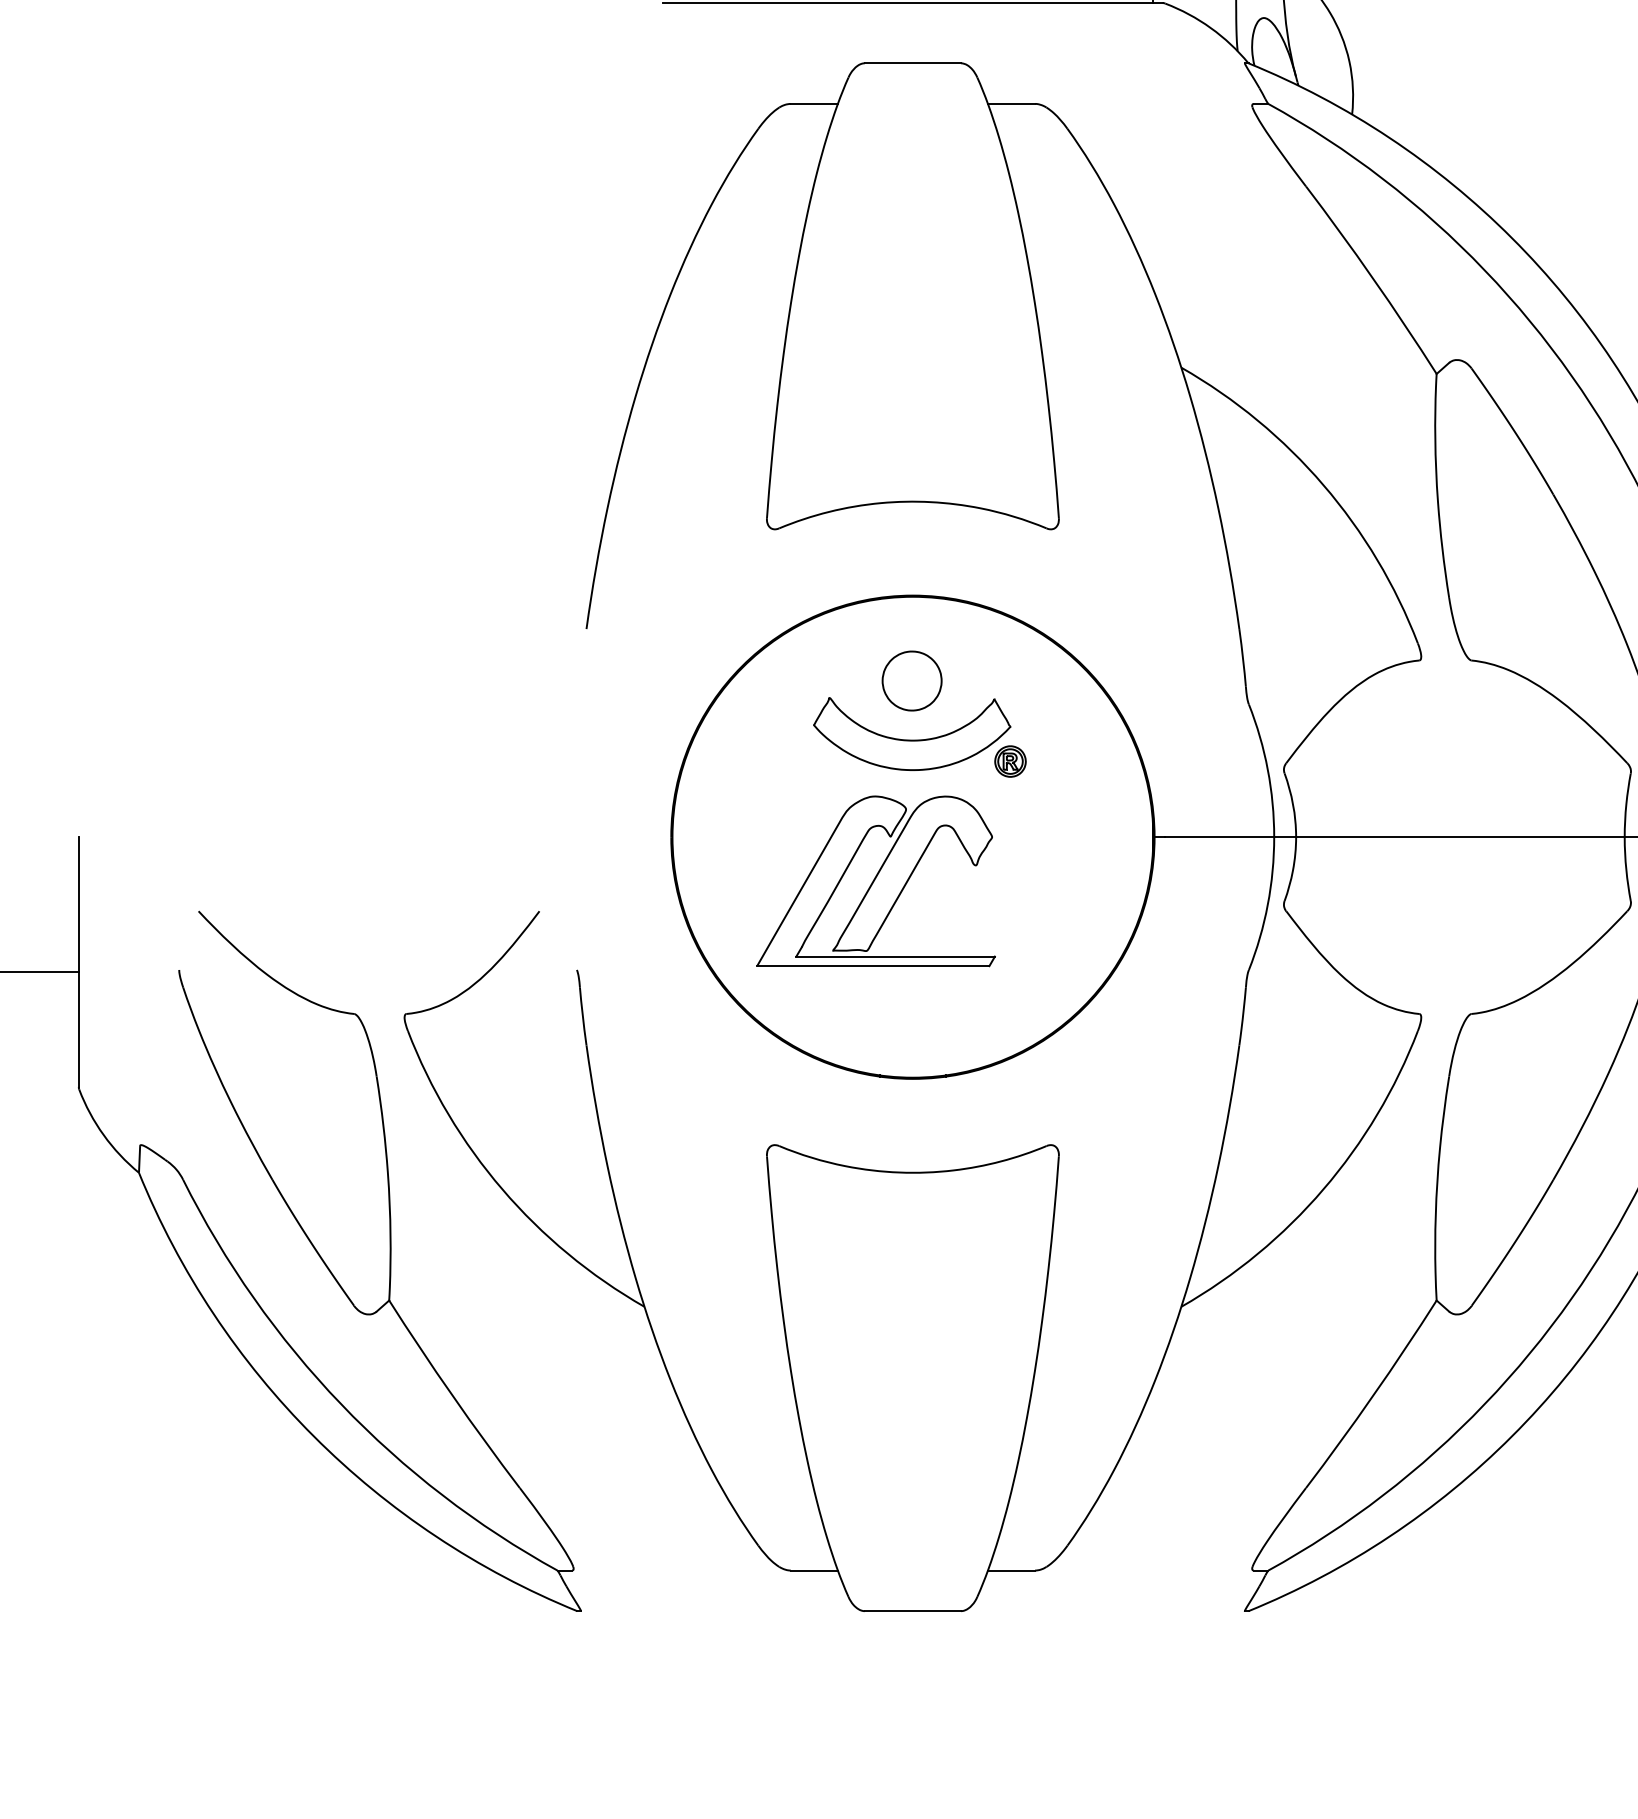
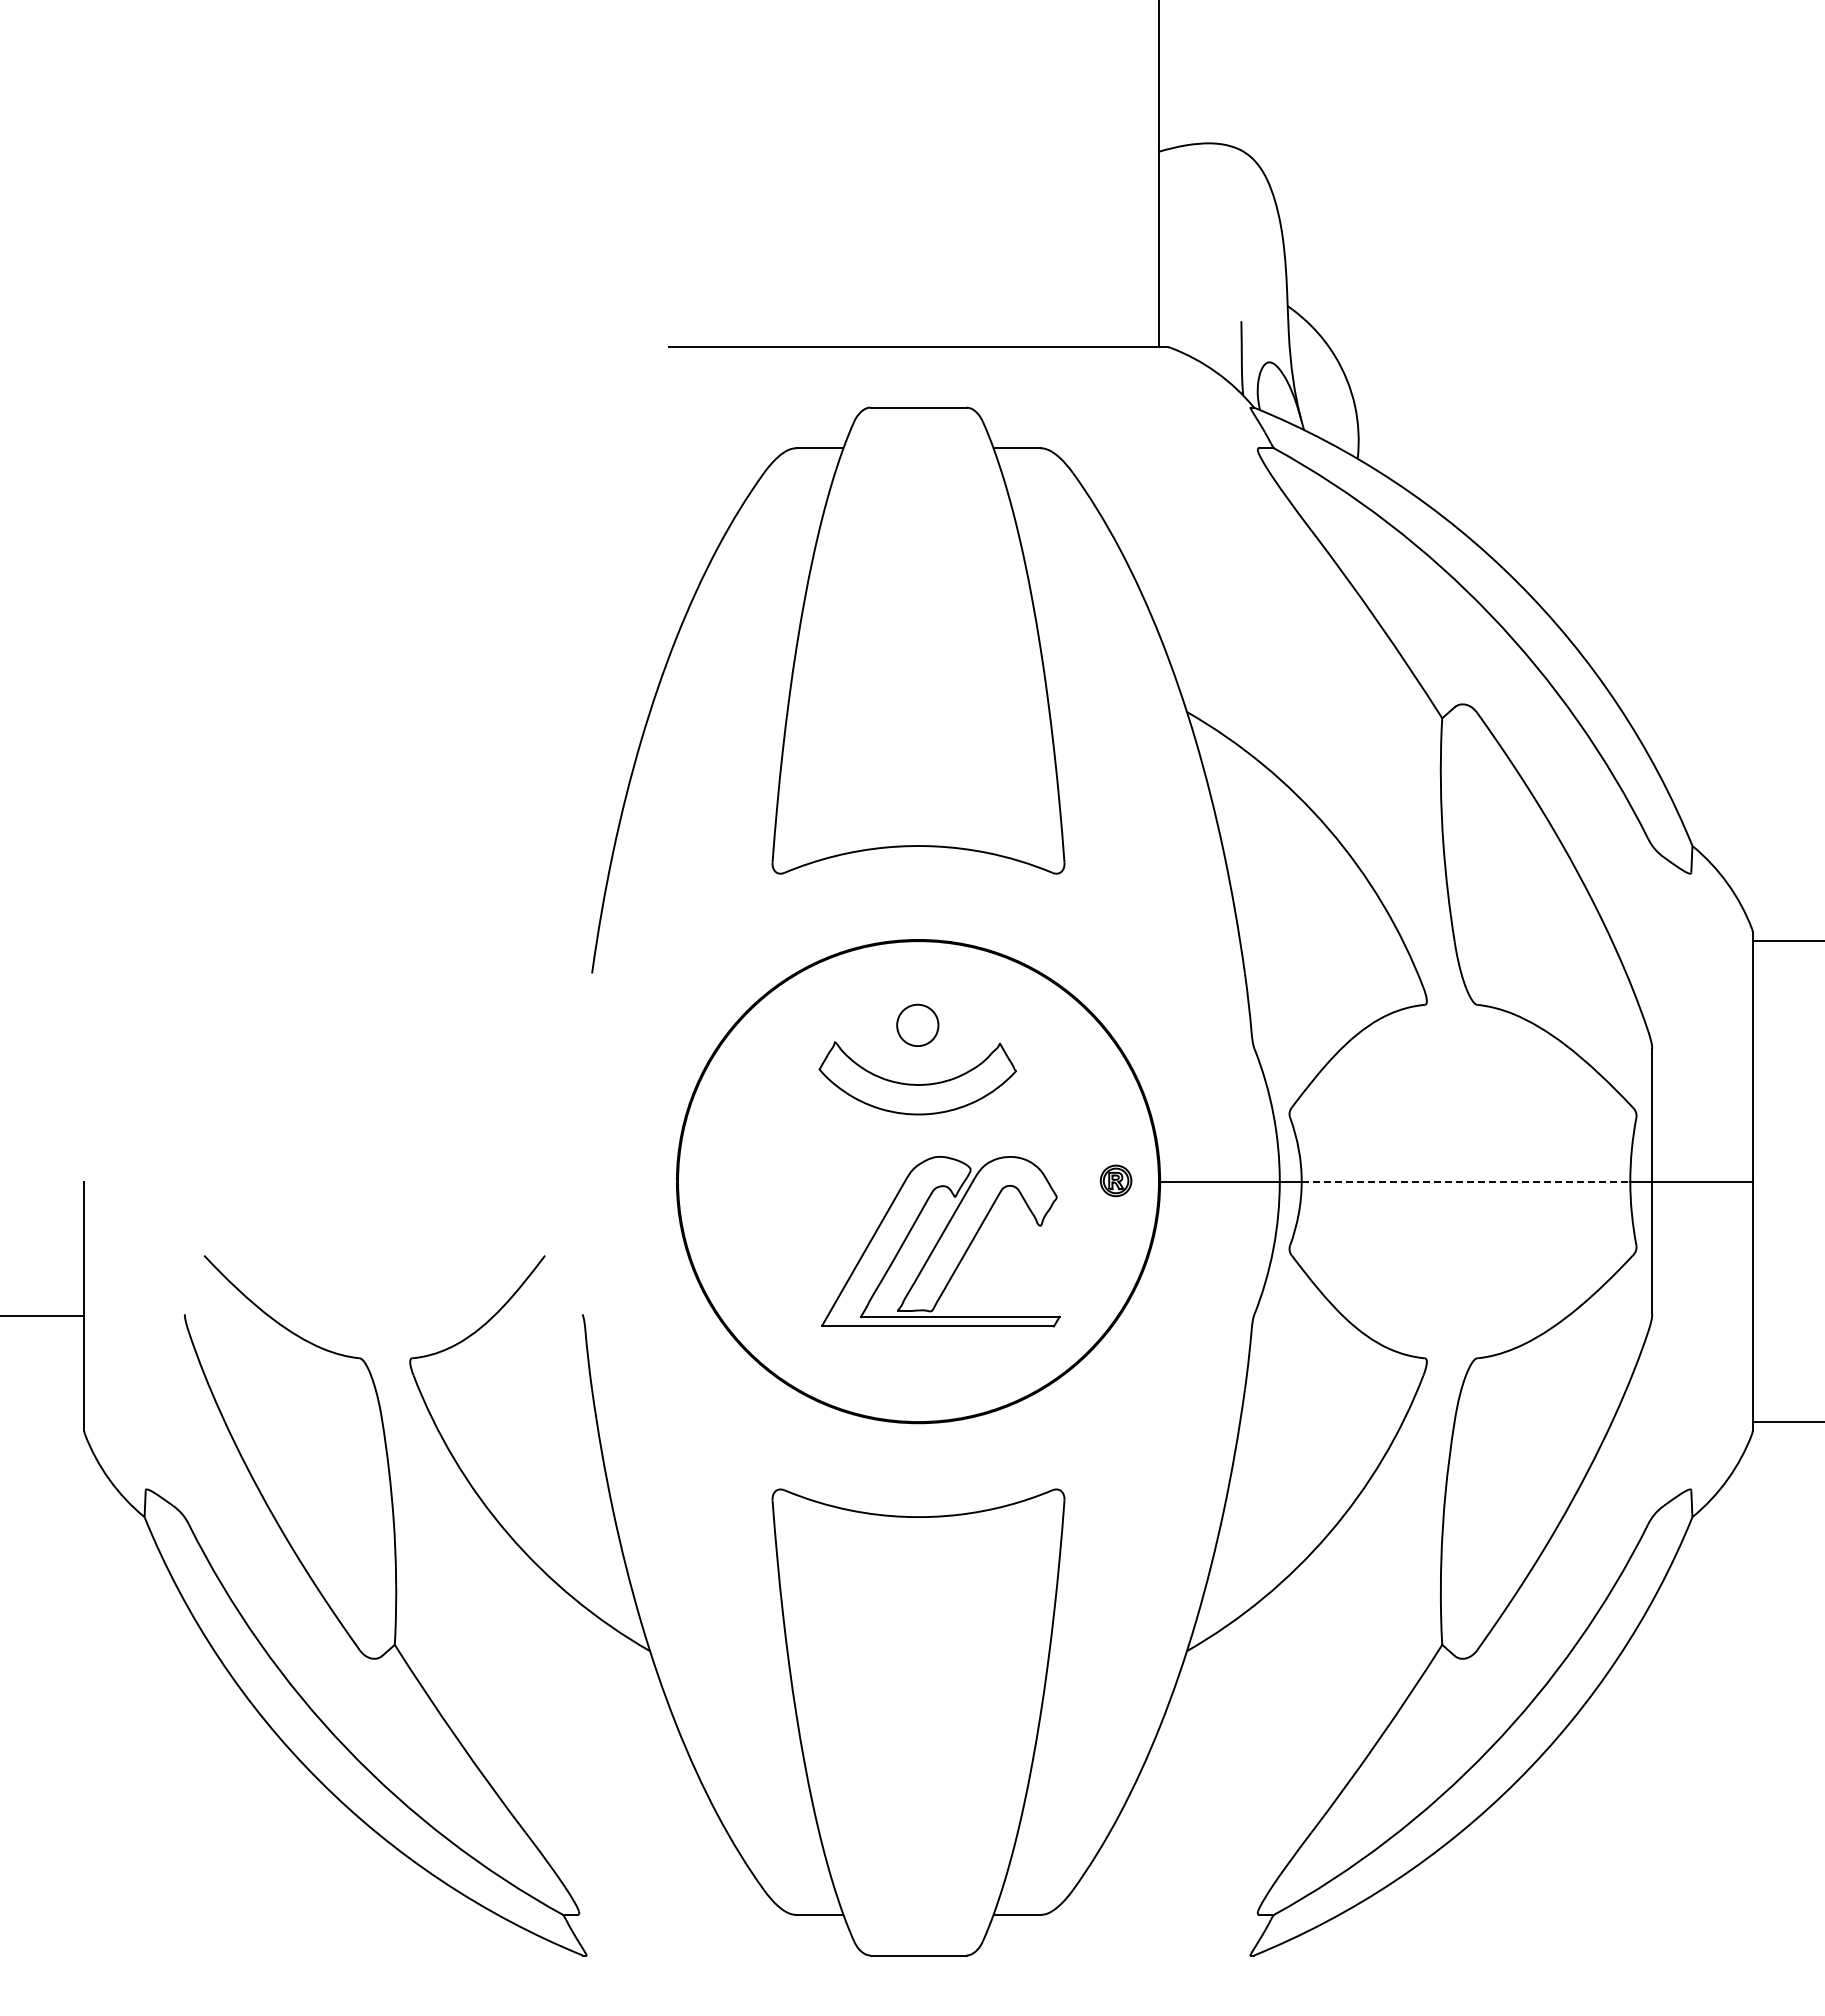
part: (911, 681) -> (917, 1025), size x0.7
part: (1009, 761) -> (1115, 1180), moved
line: (1460, 837) -> (1466, 1181), solid -> dashed
part: (875, 881) -> (940, 1241), moved

